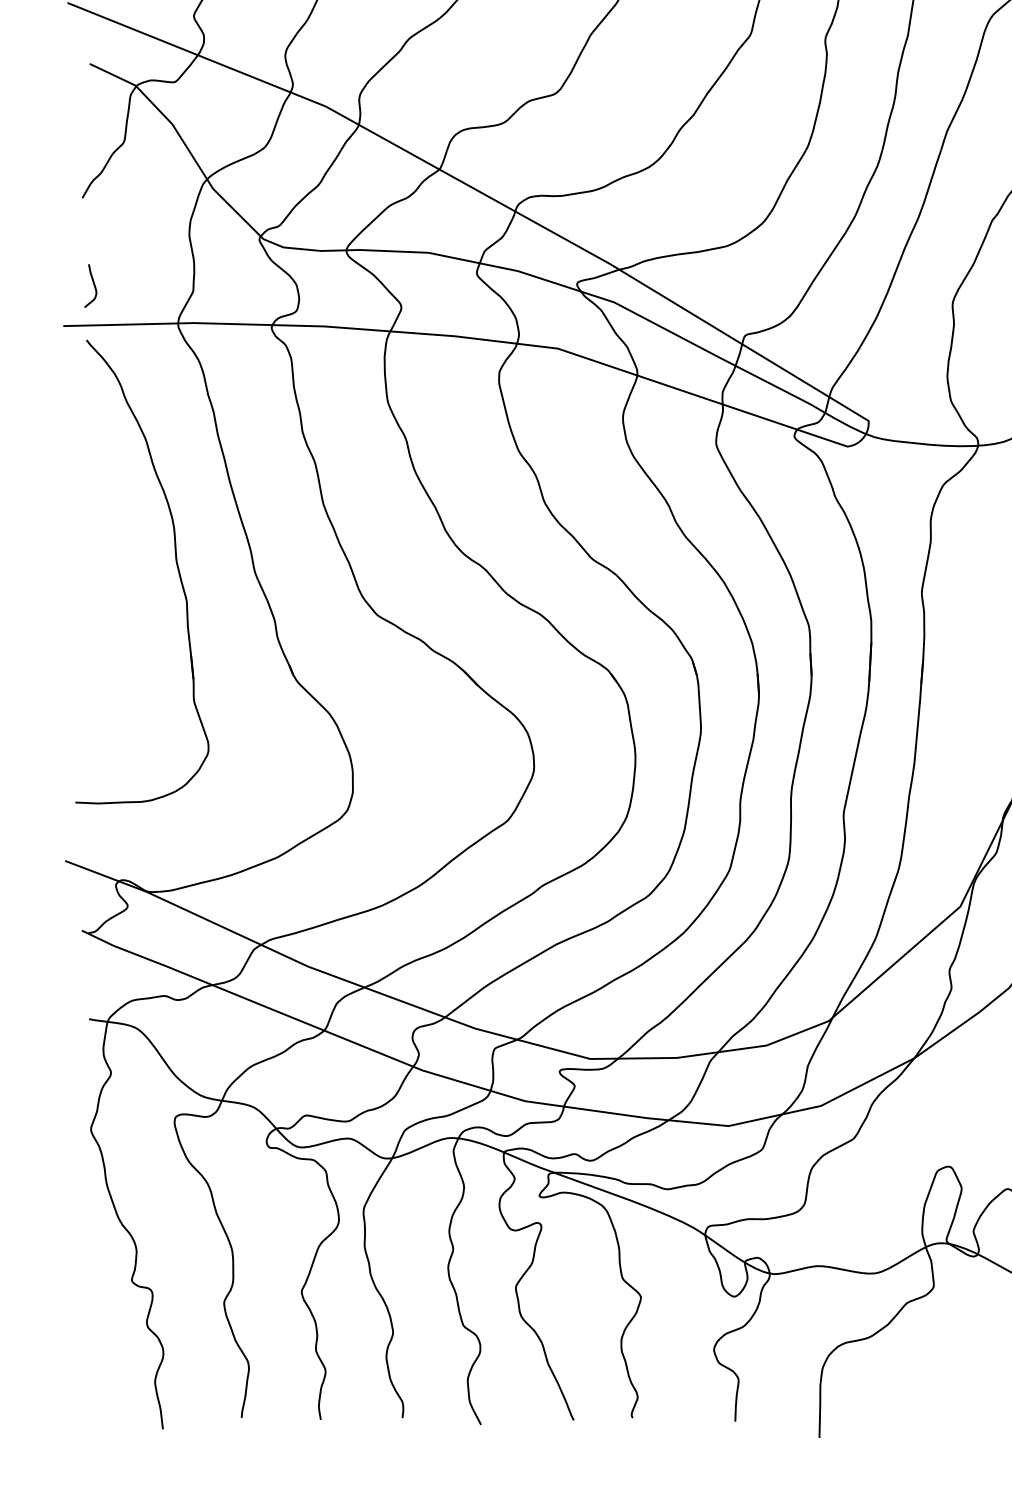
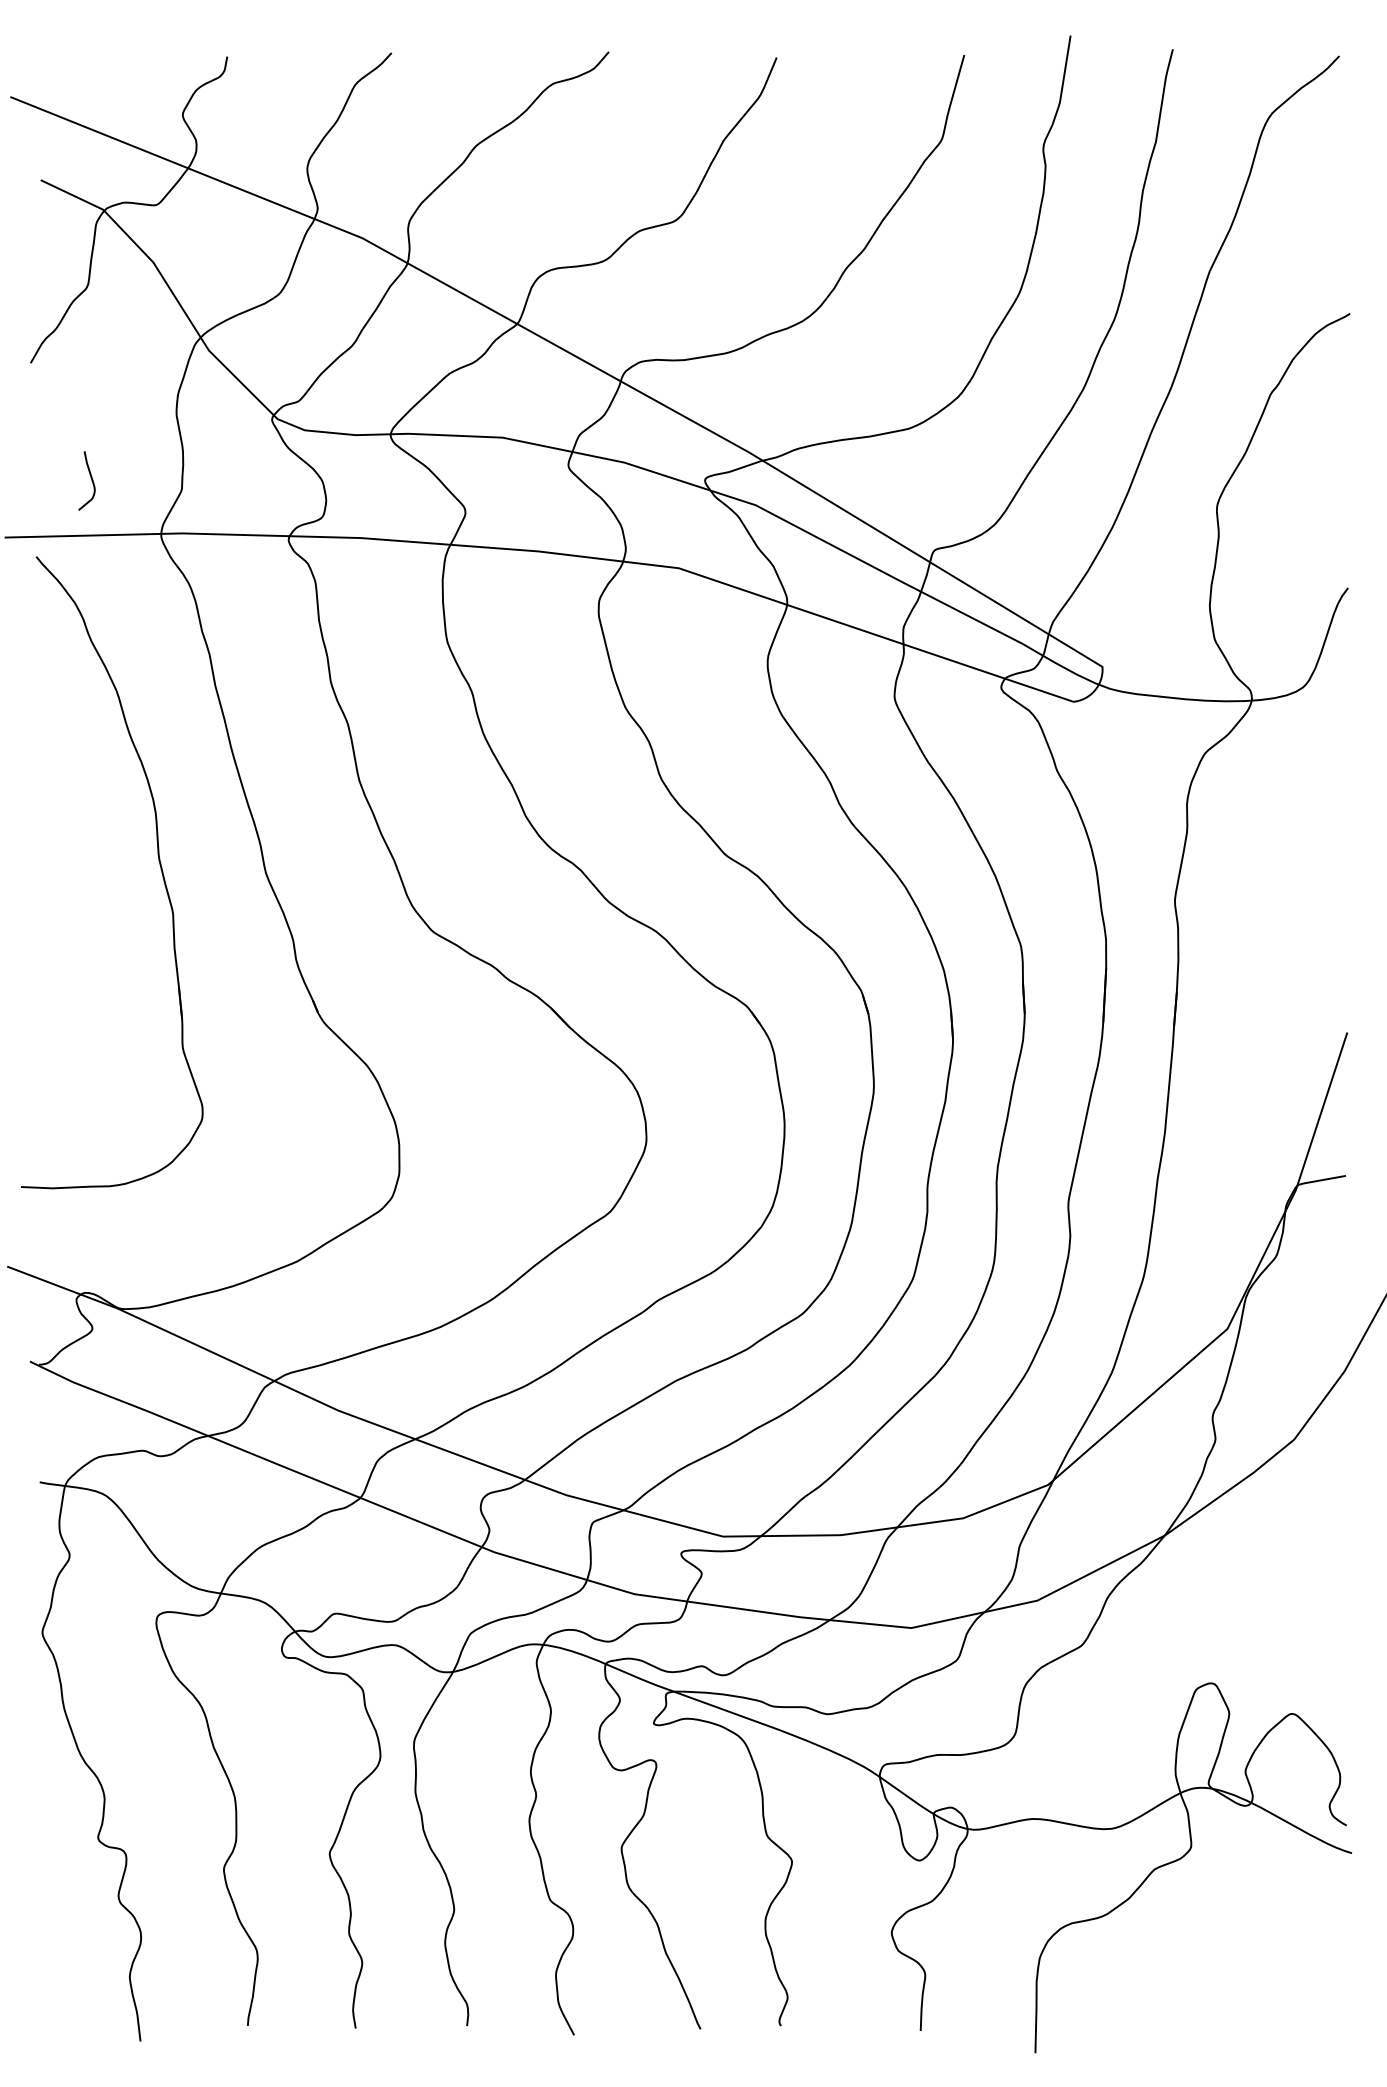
curve: (93, 284) -> (90, 478), moved

